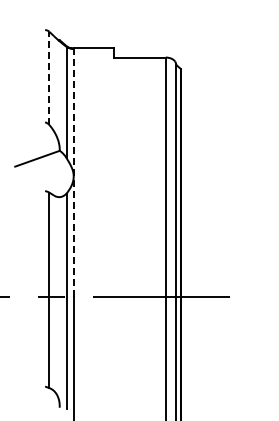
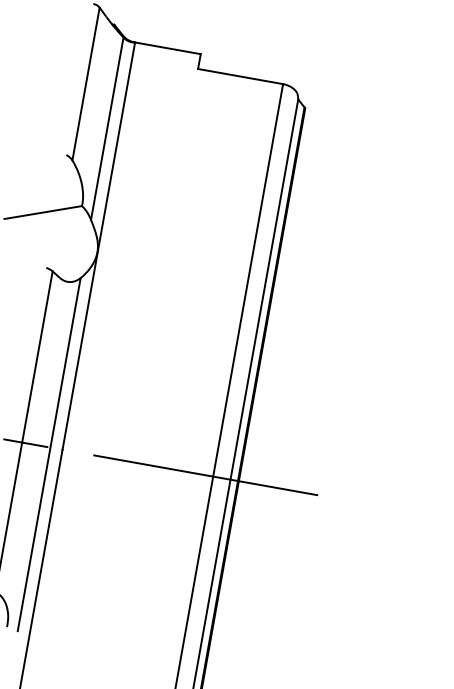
line: (49, 78) -> (86, 84), dashed -> solid
line: (73, 172) -> (98, 245), dashed -> solid

